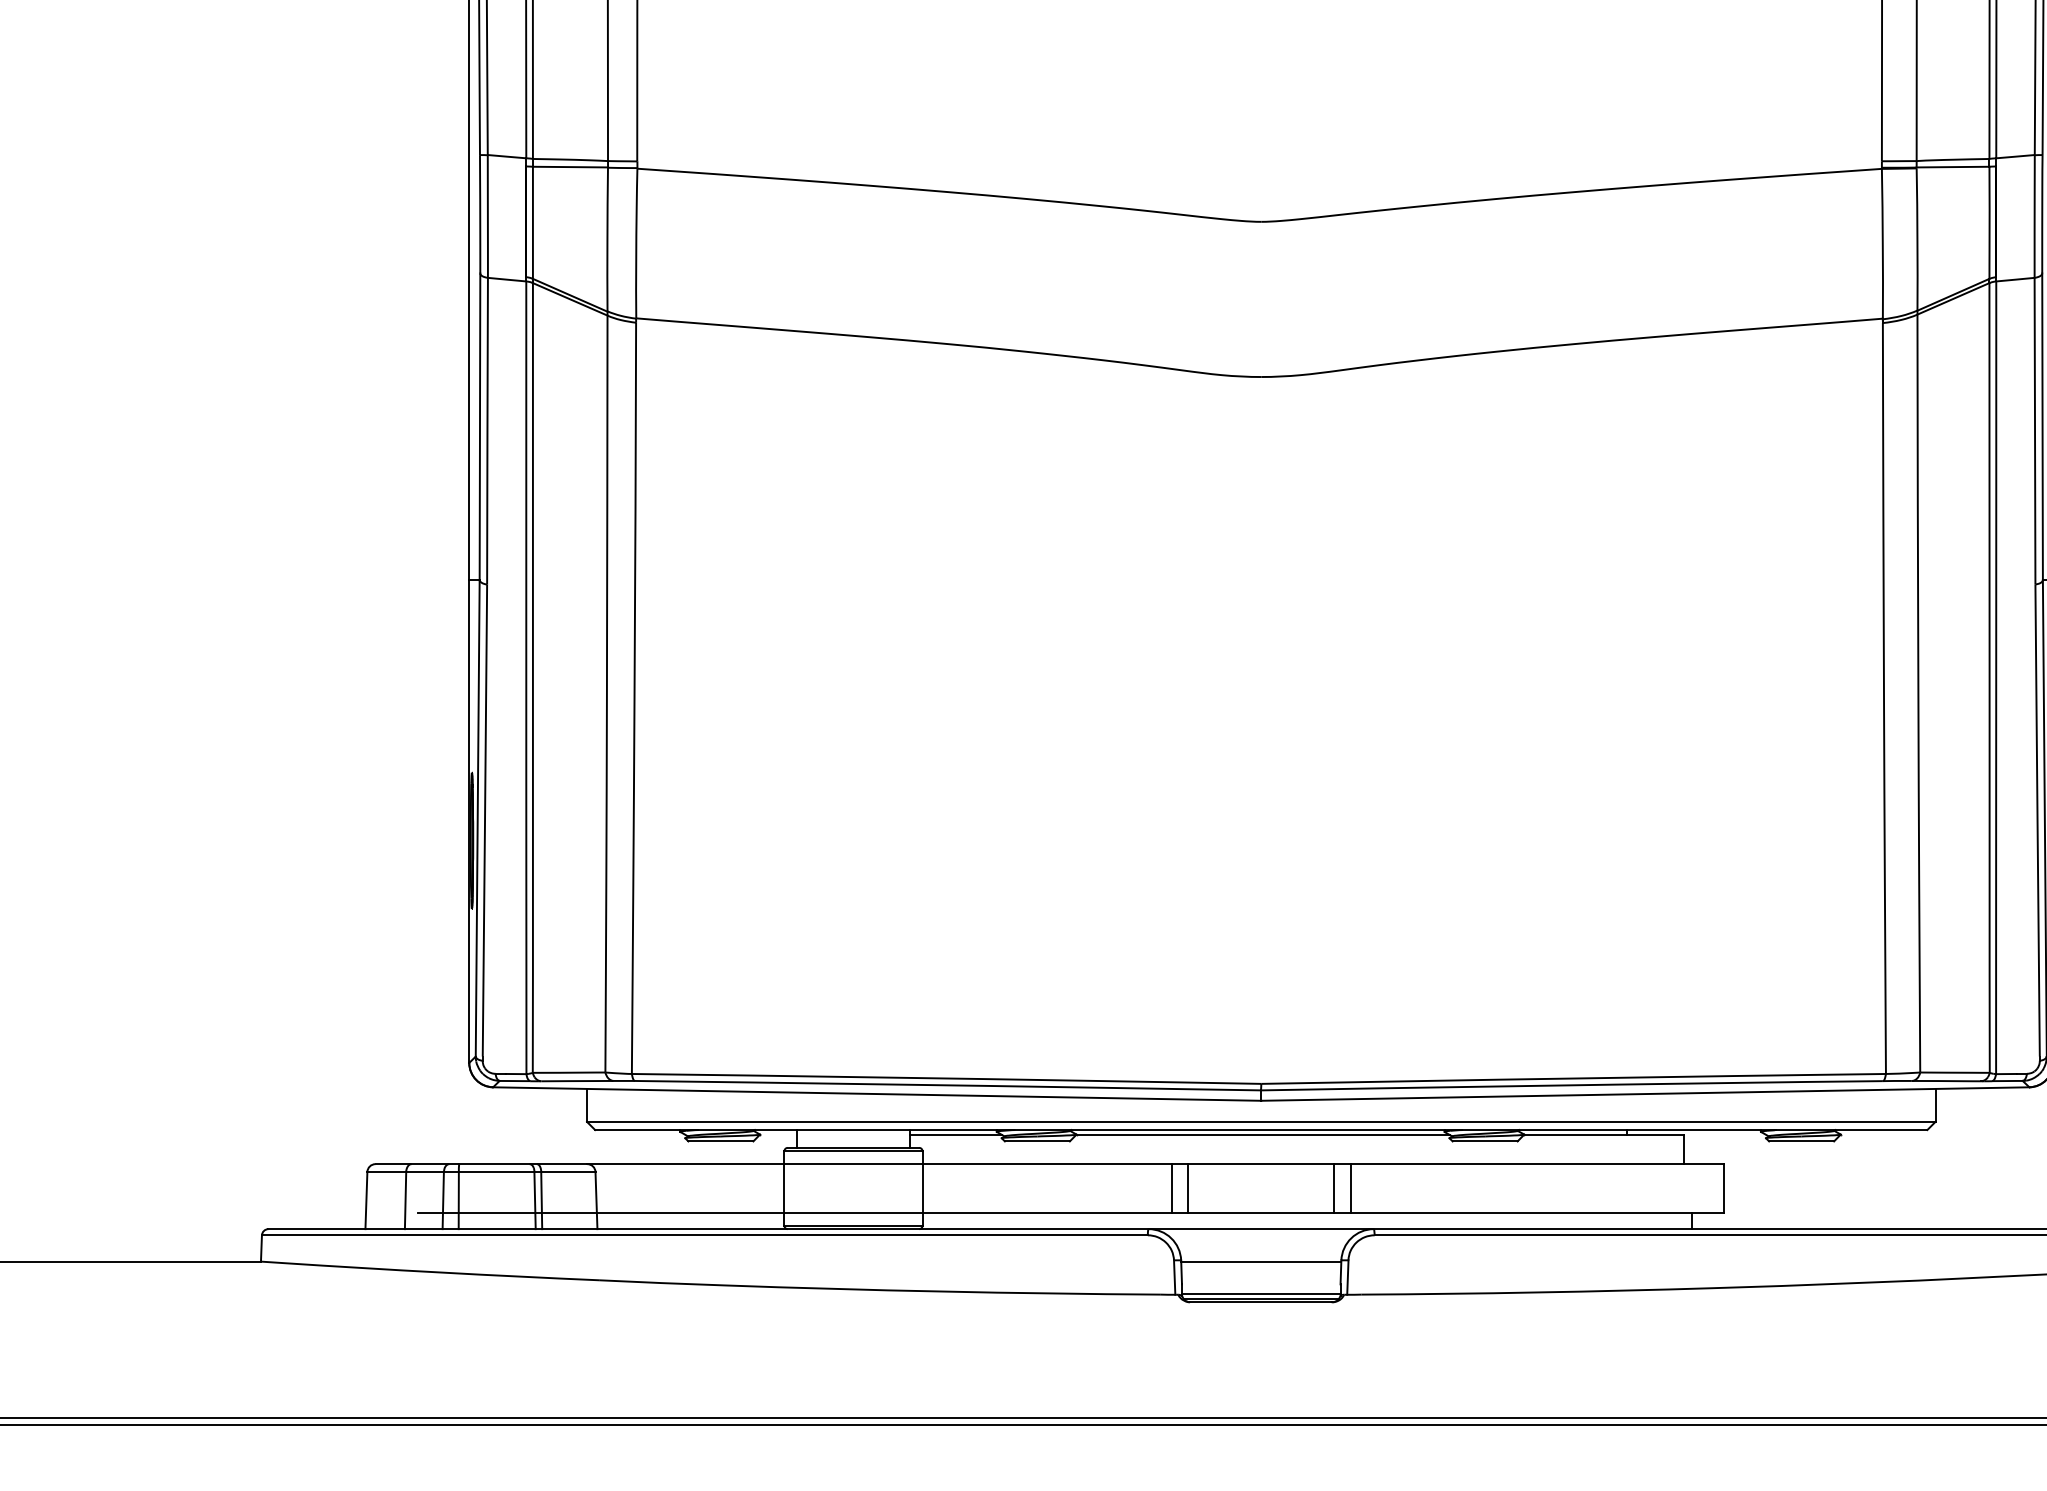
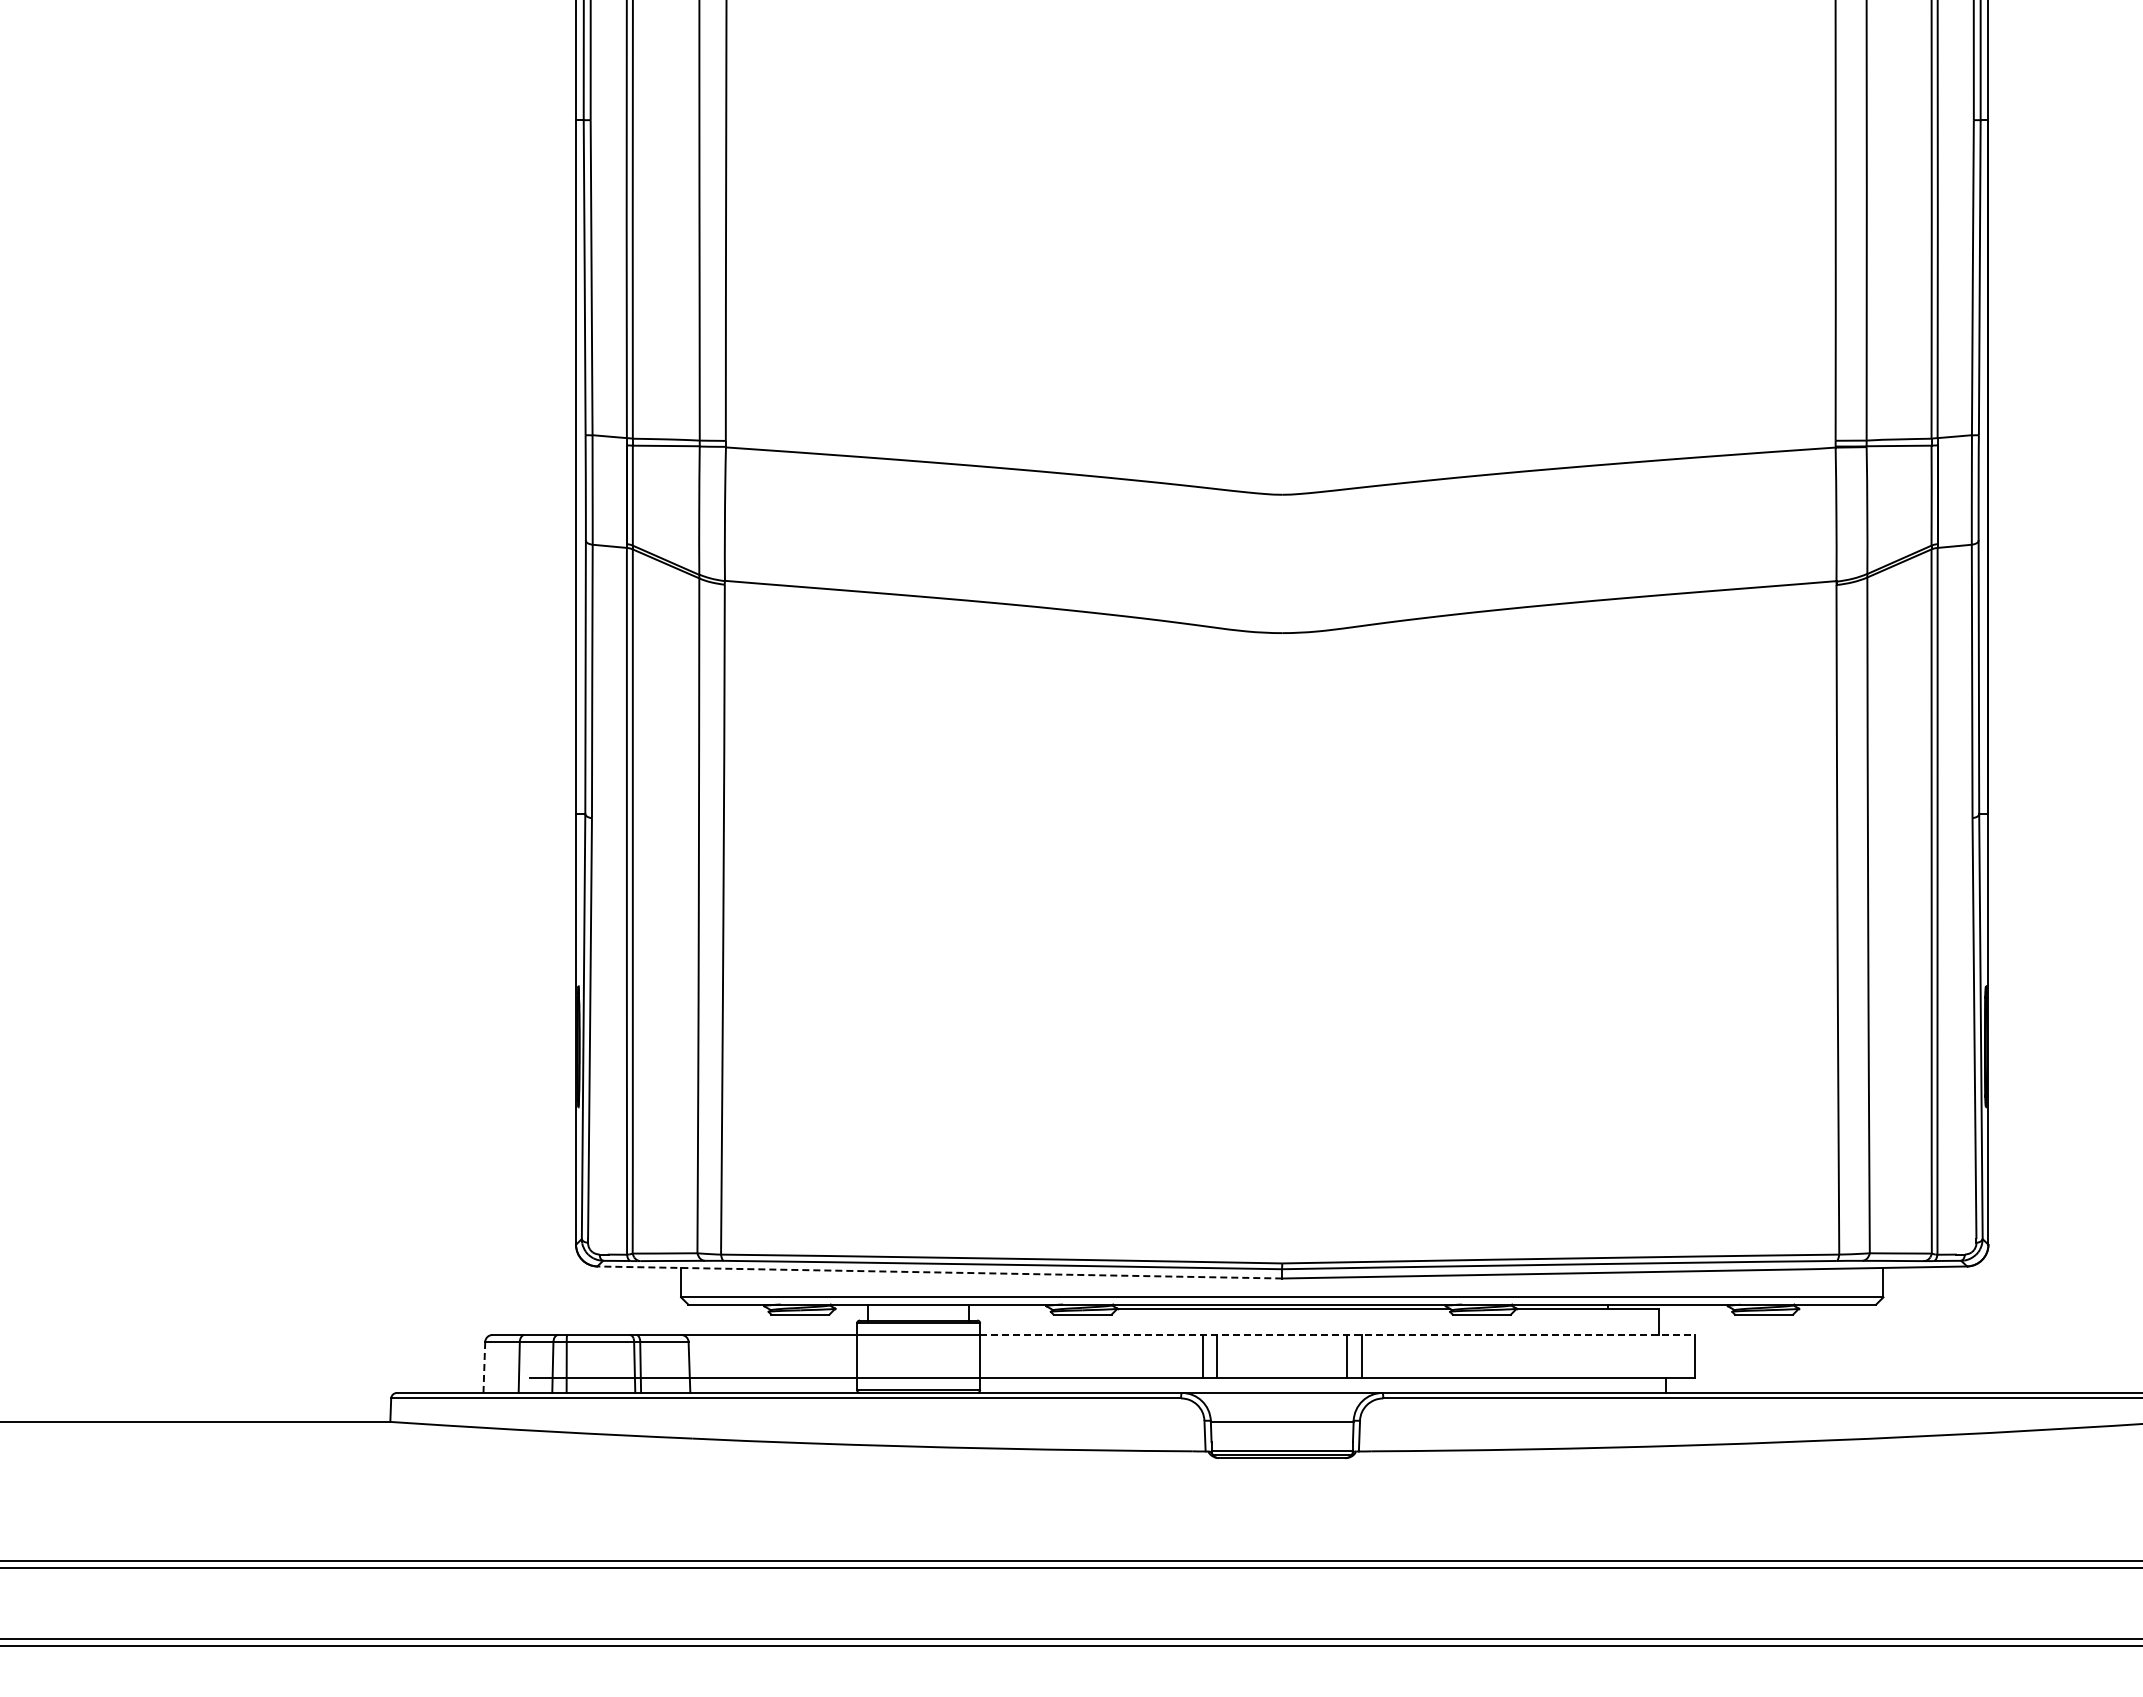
line: (876, 1094) -> (939, 1272), solid -> dashed
line: (956, 1134) -> (1010, 1308), removed
line: (1324, 1164) -> (1338, 1335), solid -> dashed
line: (366, 1200) -> (484, 1367), solid -> dashed

